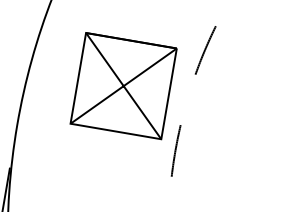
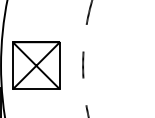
part: (123, 85) -> (36, 65), moved

